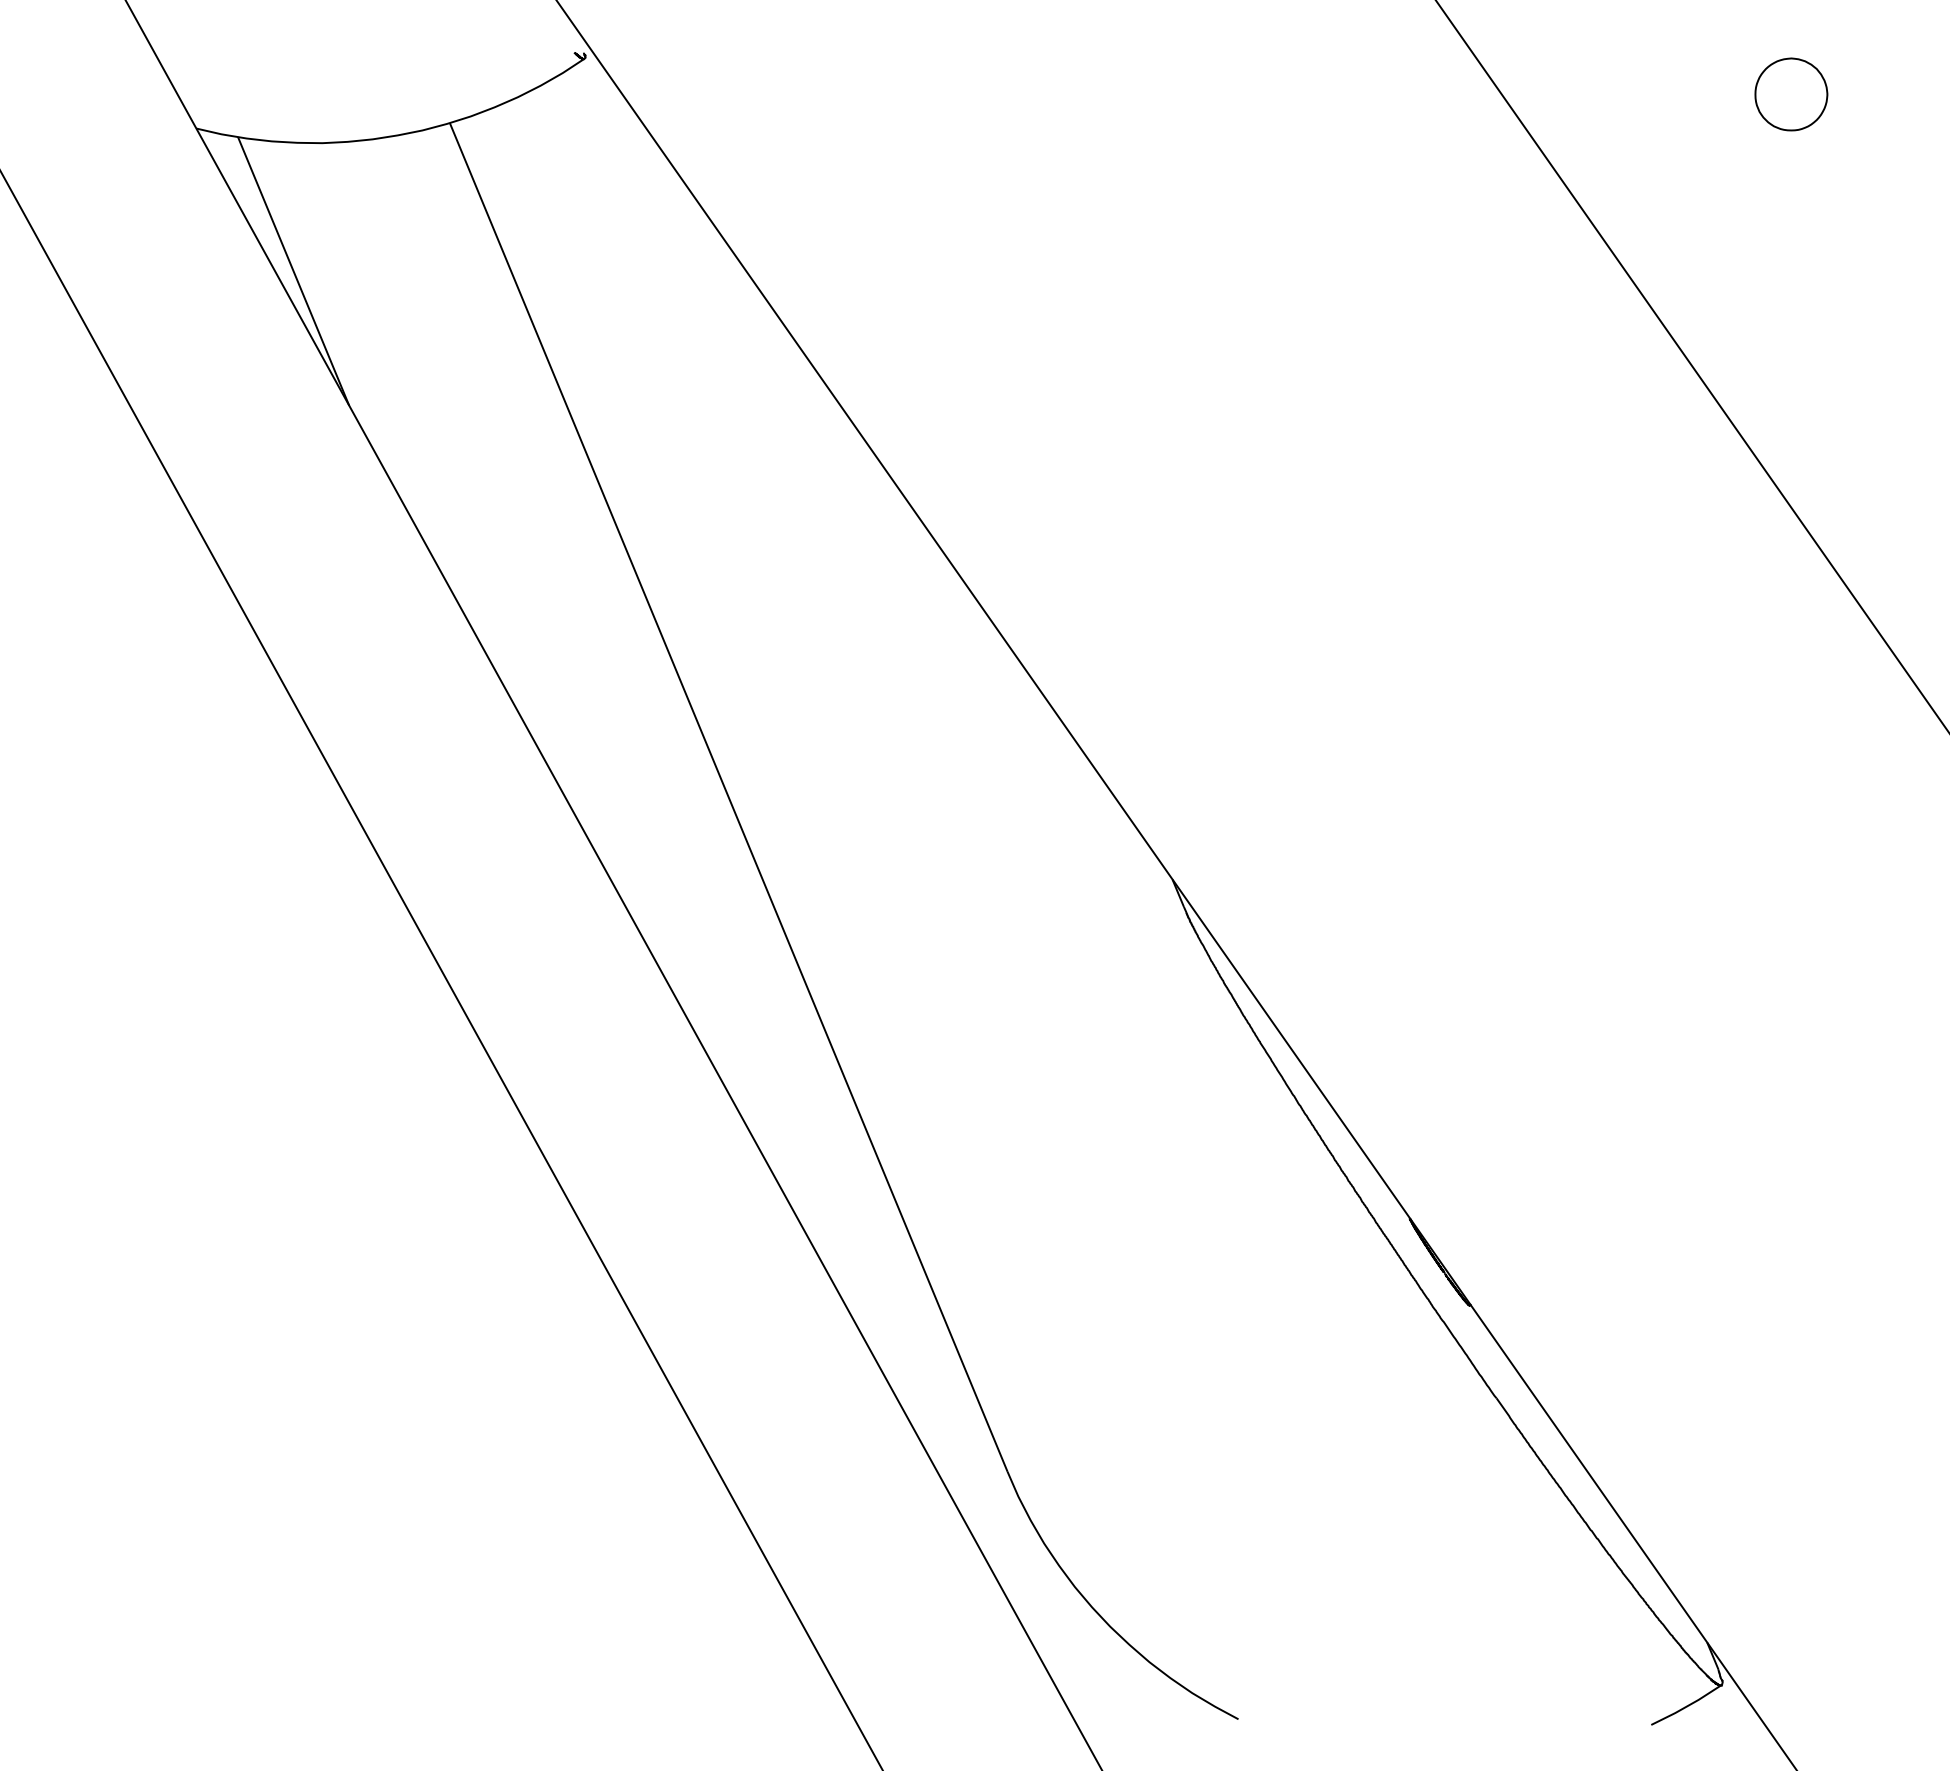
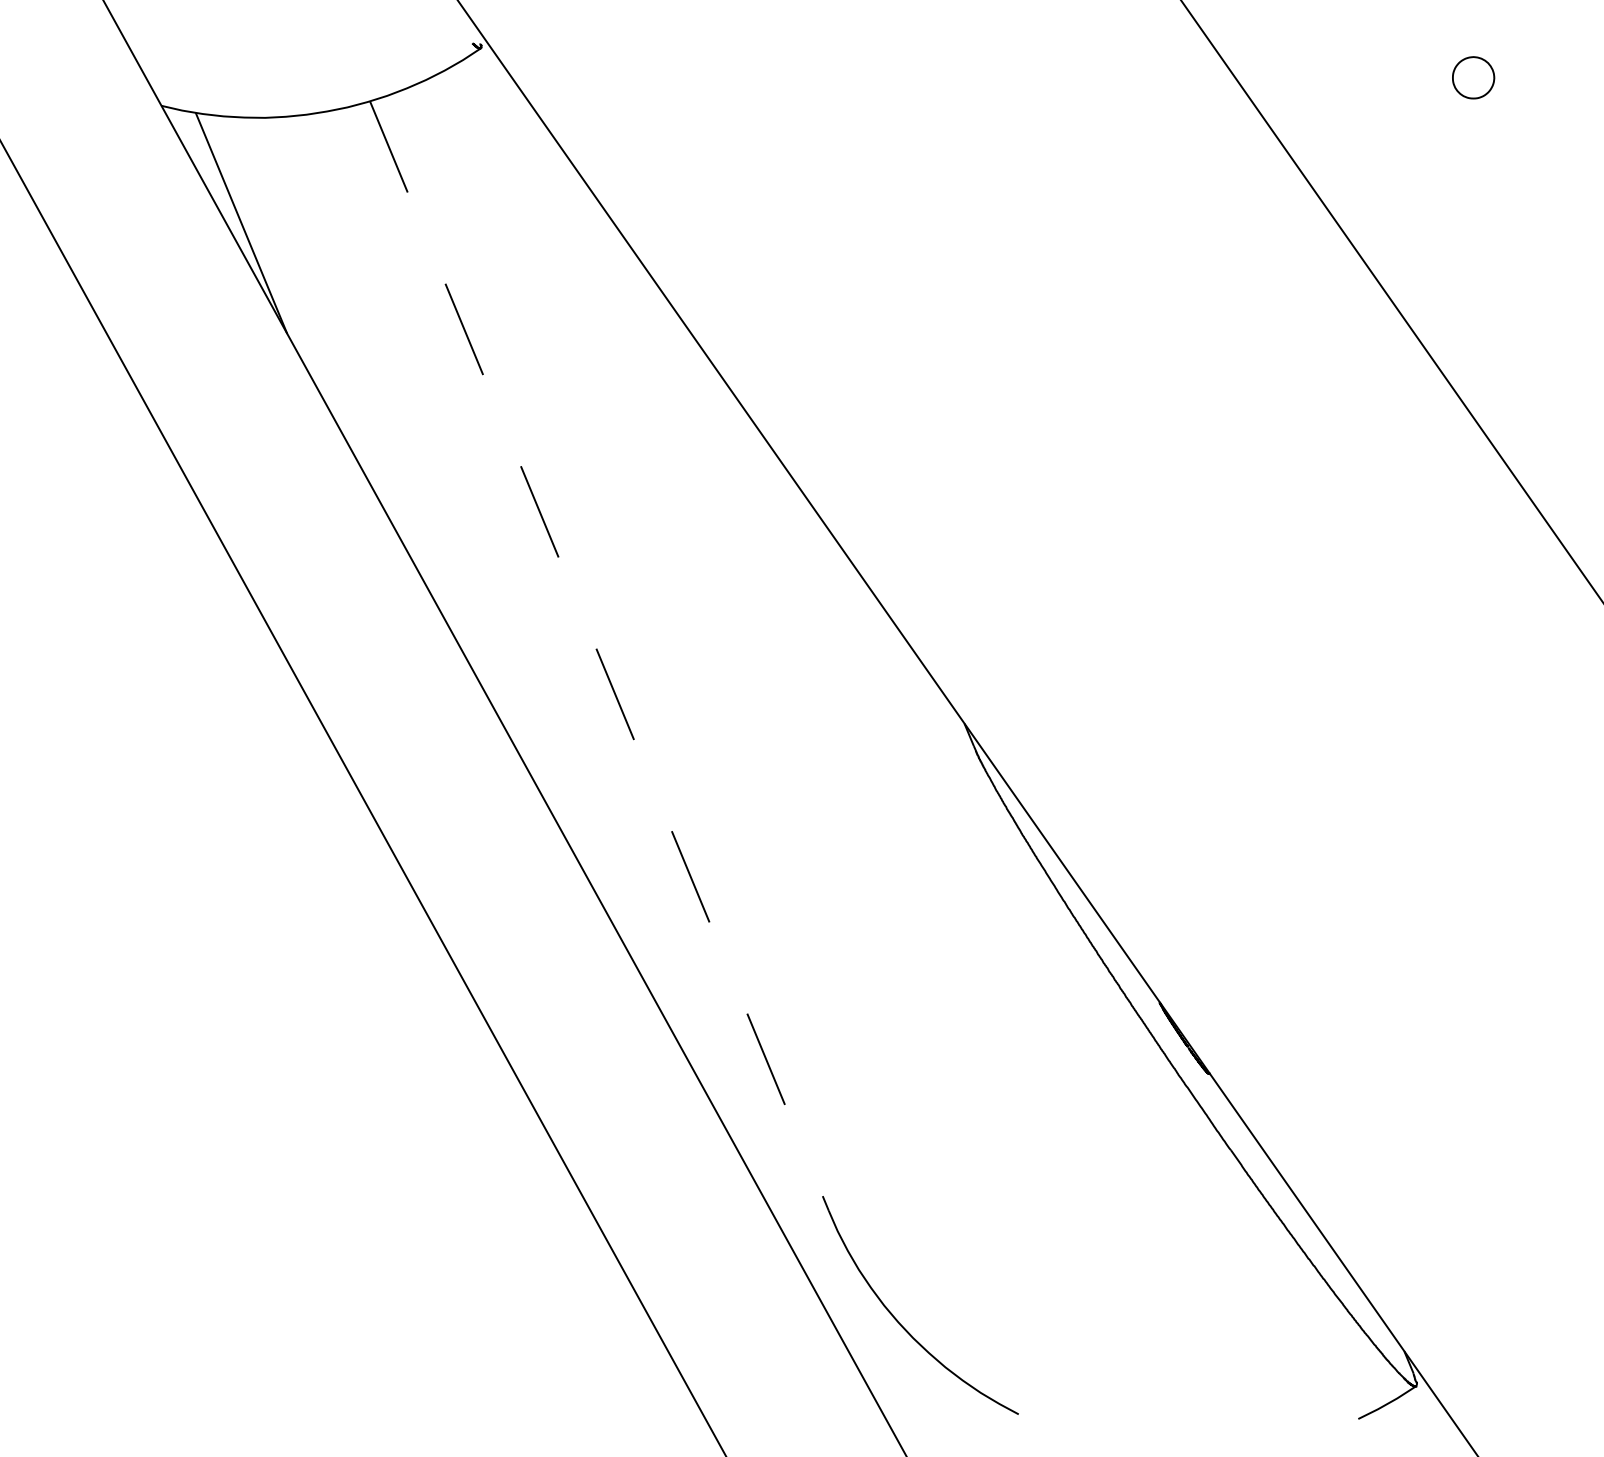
part: (1791, 94) -> (1473, 77), size x0.7
line: (728, 797) -> (599, 656), solid -> dashed

